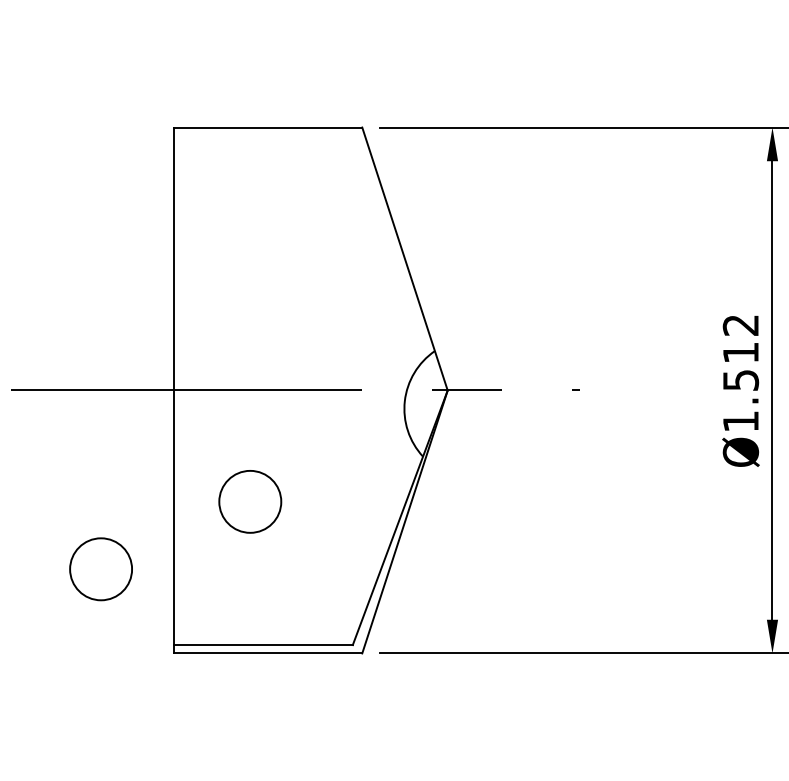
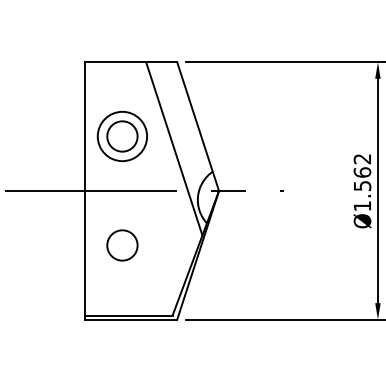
part: (248, 279) -> (121, 136), added
line: (356, 303) -> (174, 148), added
text: (740, 352) -> (362, 172), Ø1.512 -> Ø1.562
circle: (101, 569) -> (49, 278), removed

